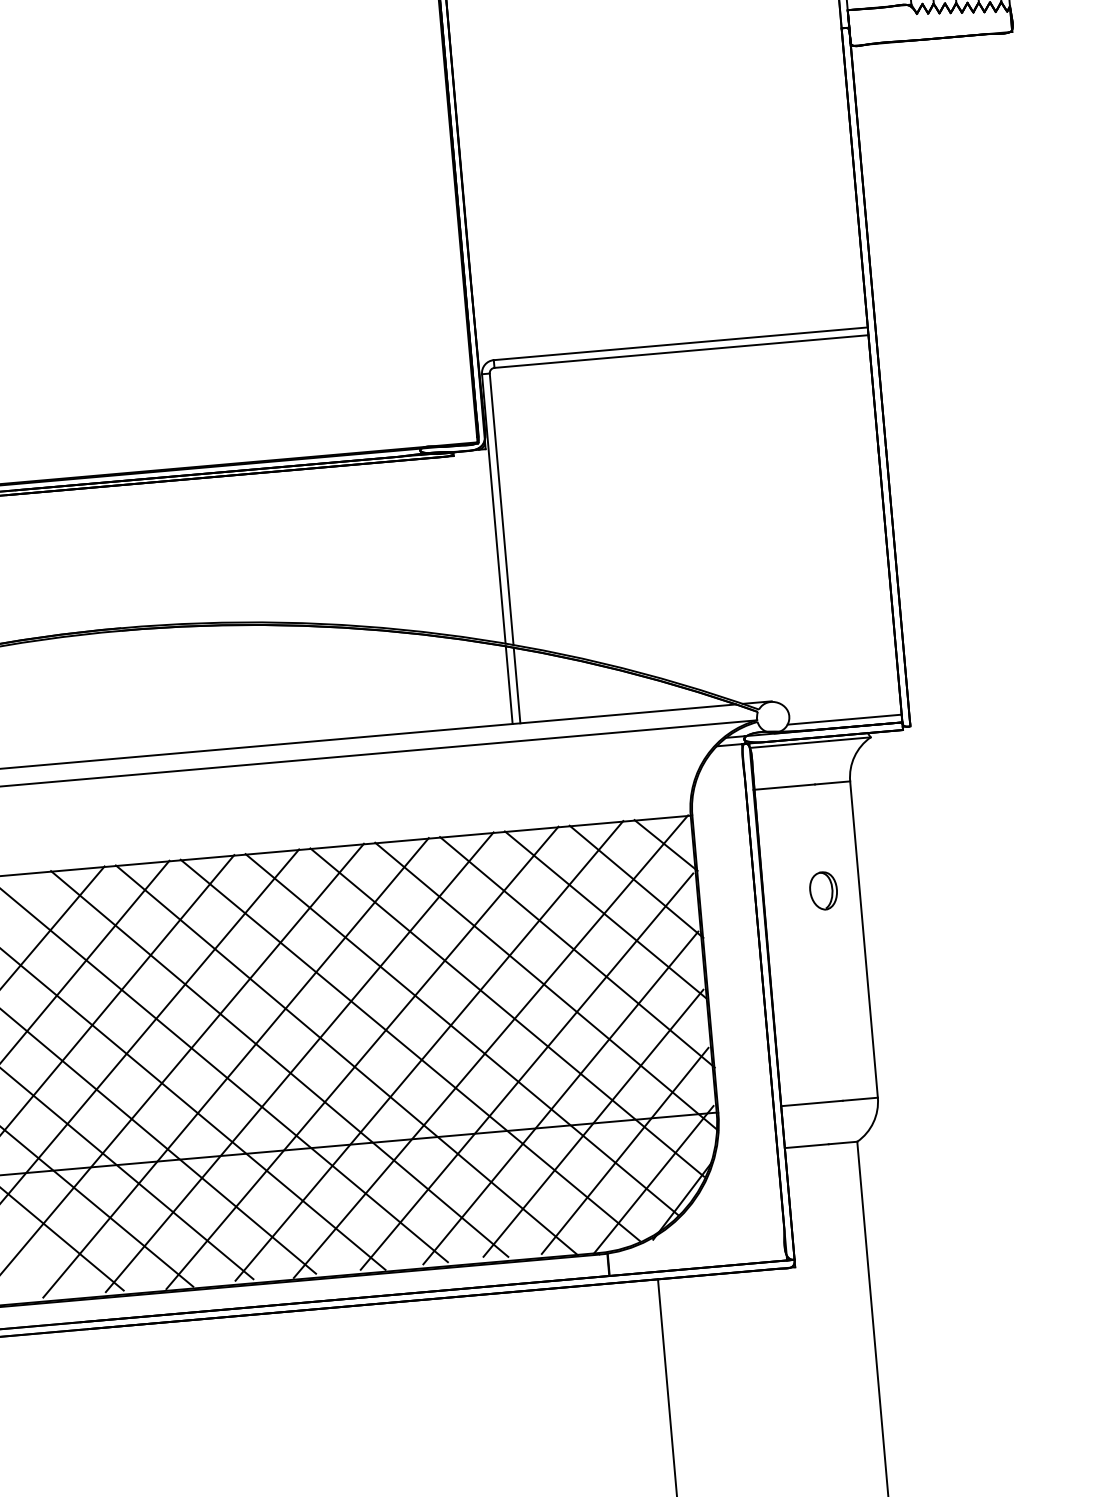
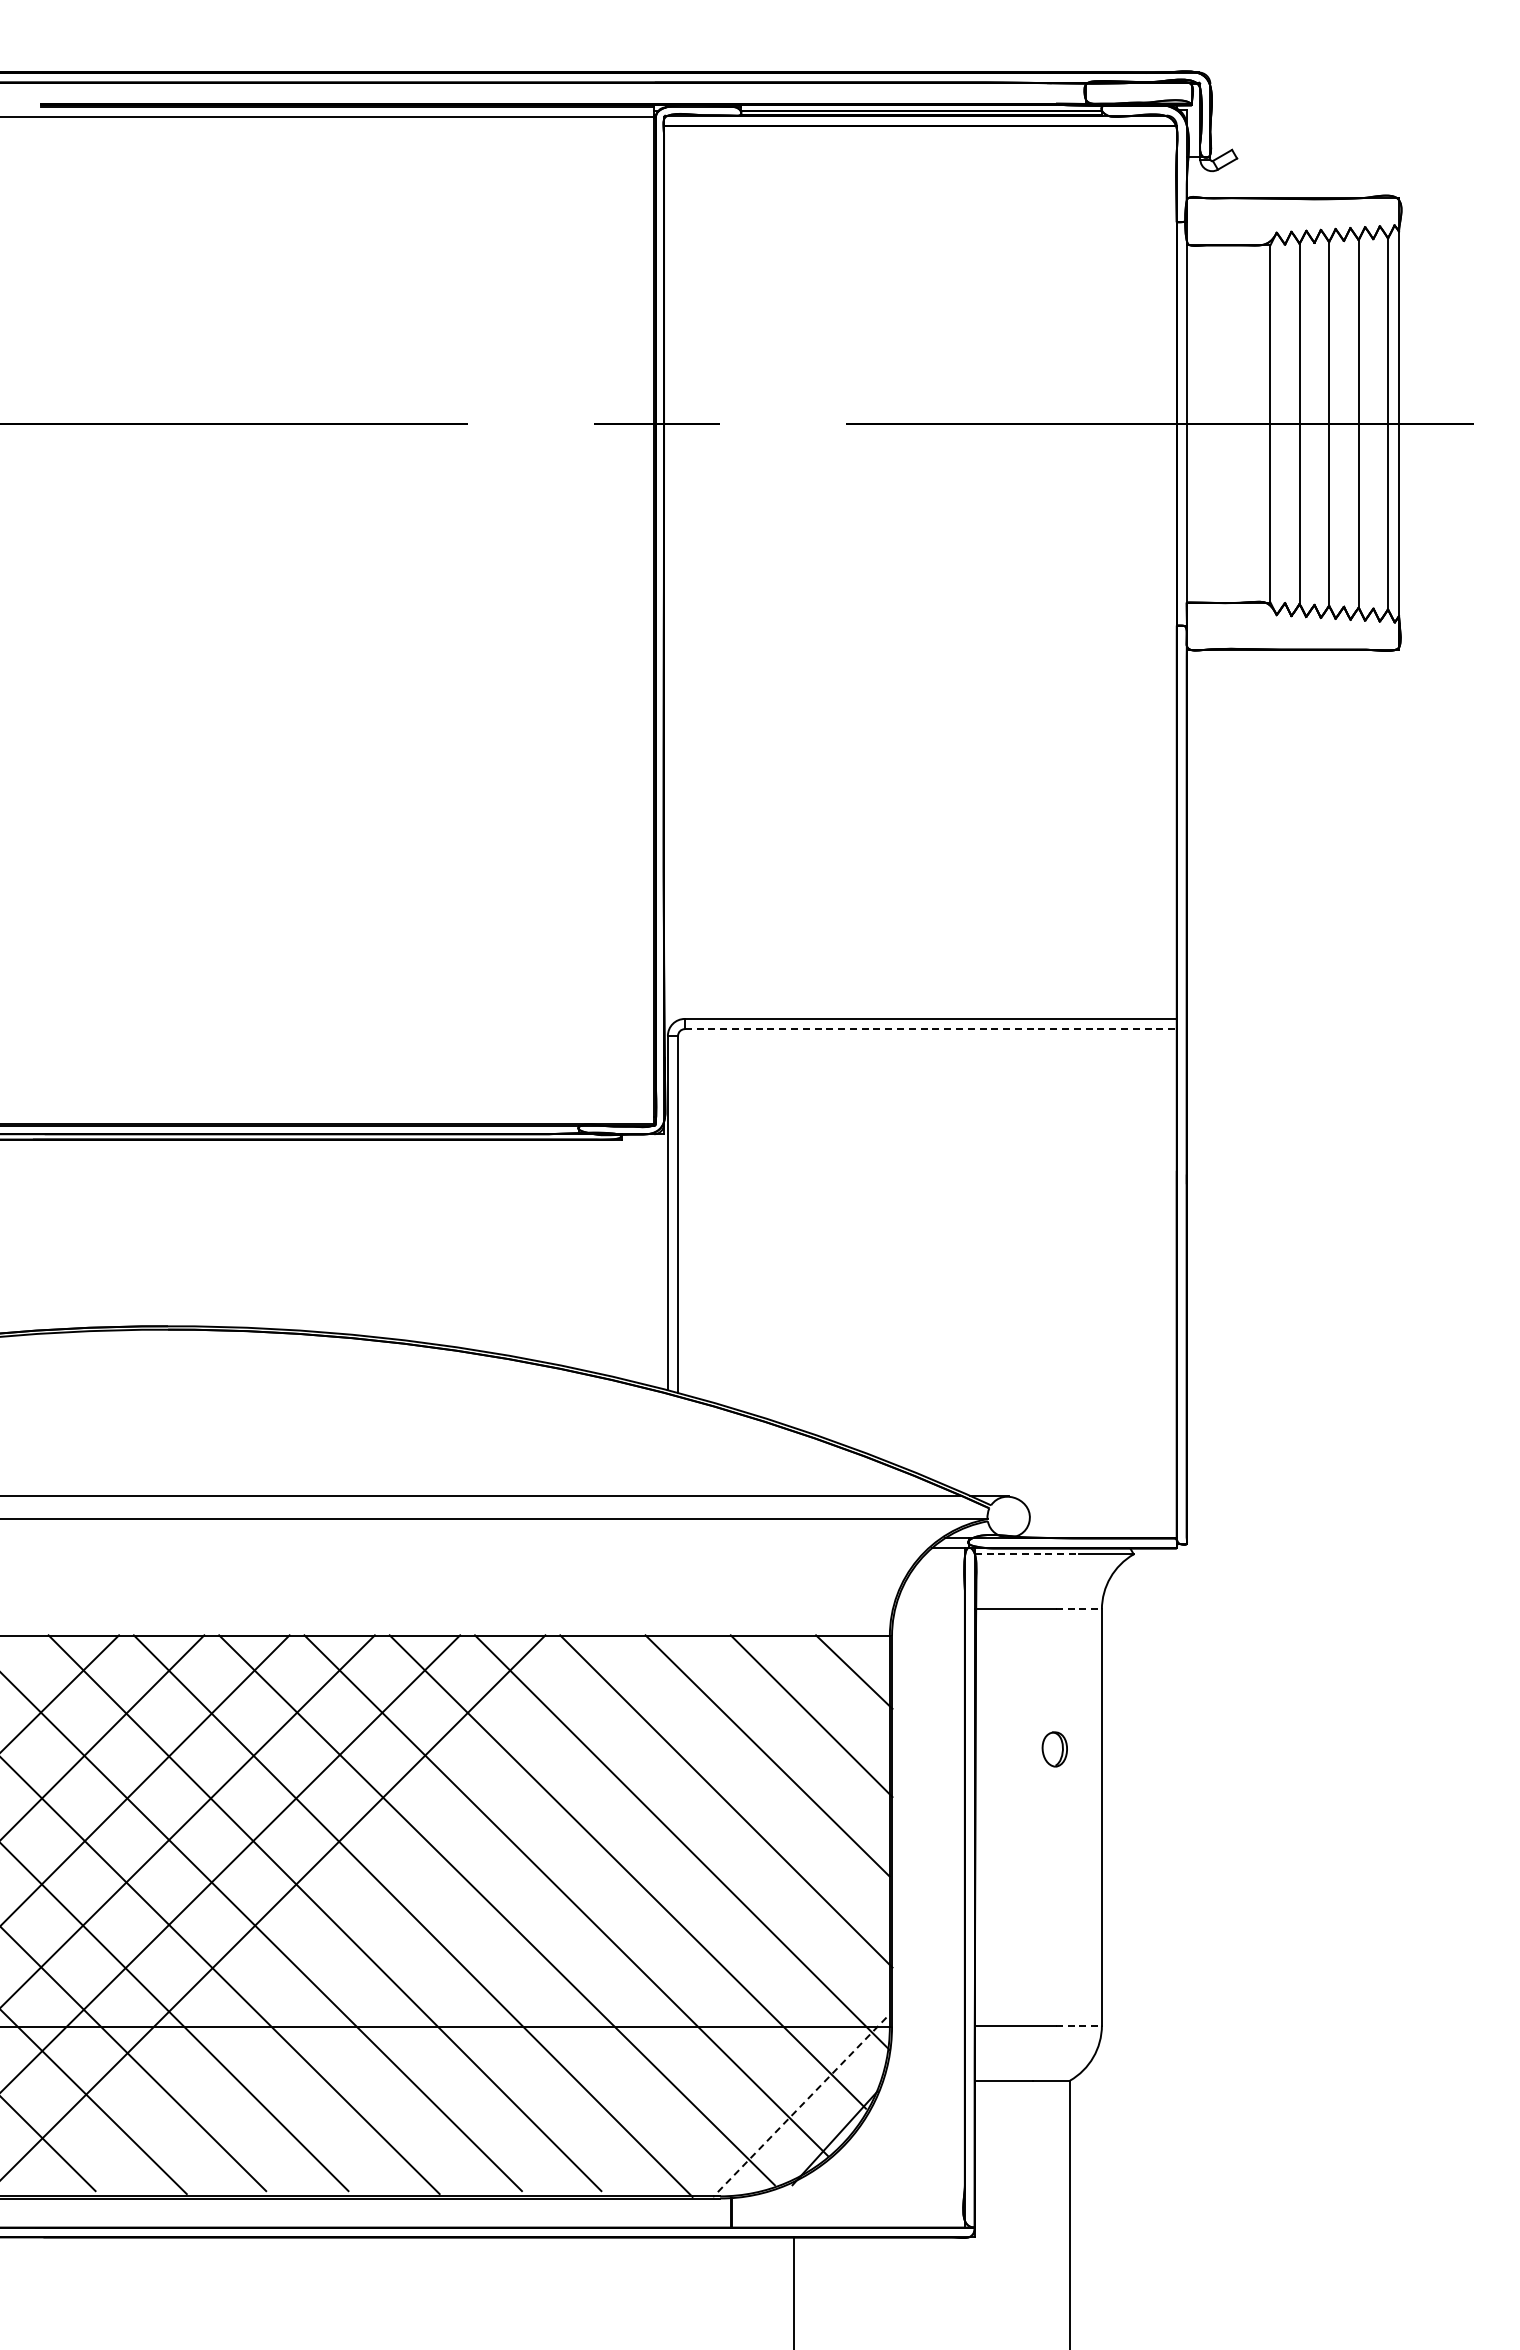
line: (681, 351) -> (930, 1029), solid -> dashed
line: (508, 684) -> (667, 1444), removed
line: (517, 685) -> (678, 1446), removed
line: (844, 719) -> (1101, 1528), removed
line: (789, 744) -> (1027, 1554), solid -> dashed
line: (833, 782) -> (1079, 1609), solid -> dashed
part: (823, 891) -> (1054, 1749), size x0.7
line: (490, 1046) -> (602, 1914), removed
line: (429, 1051) -> (521, 1913), removed
line: (362, 1057) -> (433, 1914), removed
line: (299, 1062) -> (351, 1913), removed
line: (526, 1071) -> (646, 1951), removed
line: (560, 1097) -> (687, 1989), removed
line: (860, 1099) -> (1079, 2025), solid -> dashed
line: (593, 1123) -> (727, 2026), removed
line: (624, 1151) -> (765, 2066), removed
line: (653, 1180) -> (799, 2107), solid -> dashed

